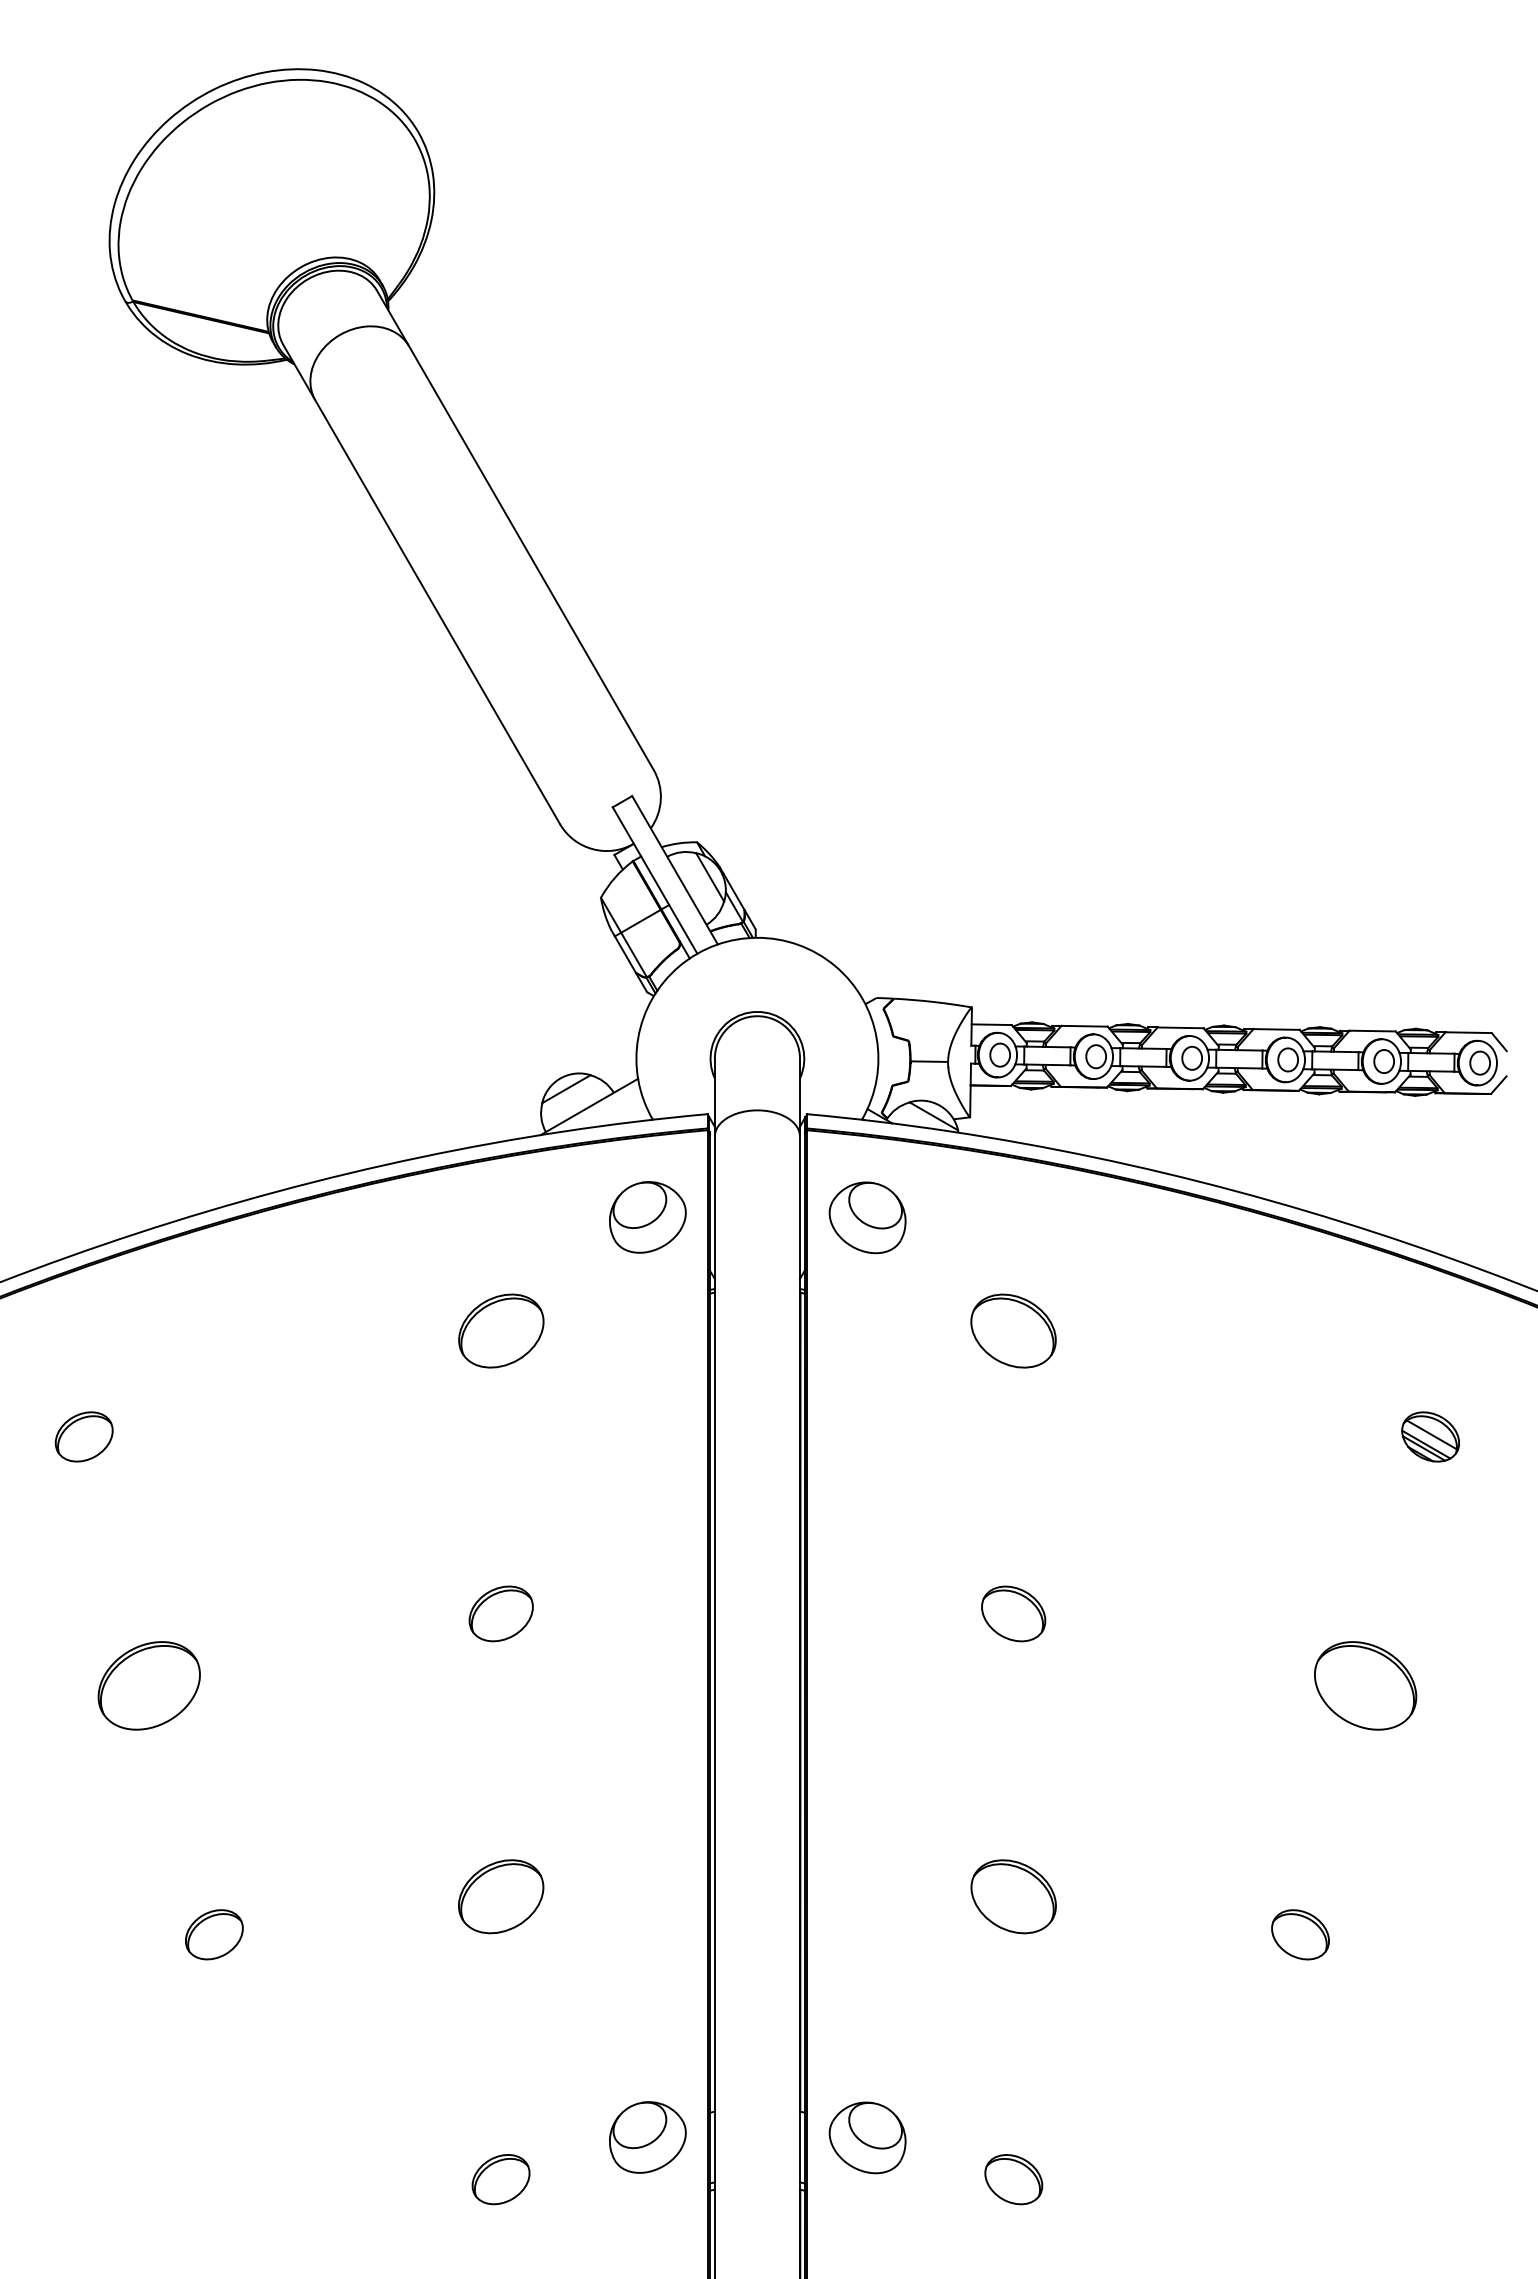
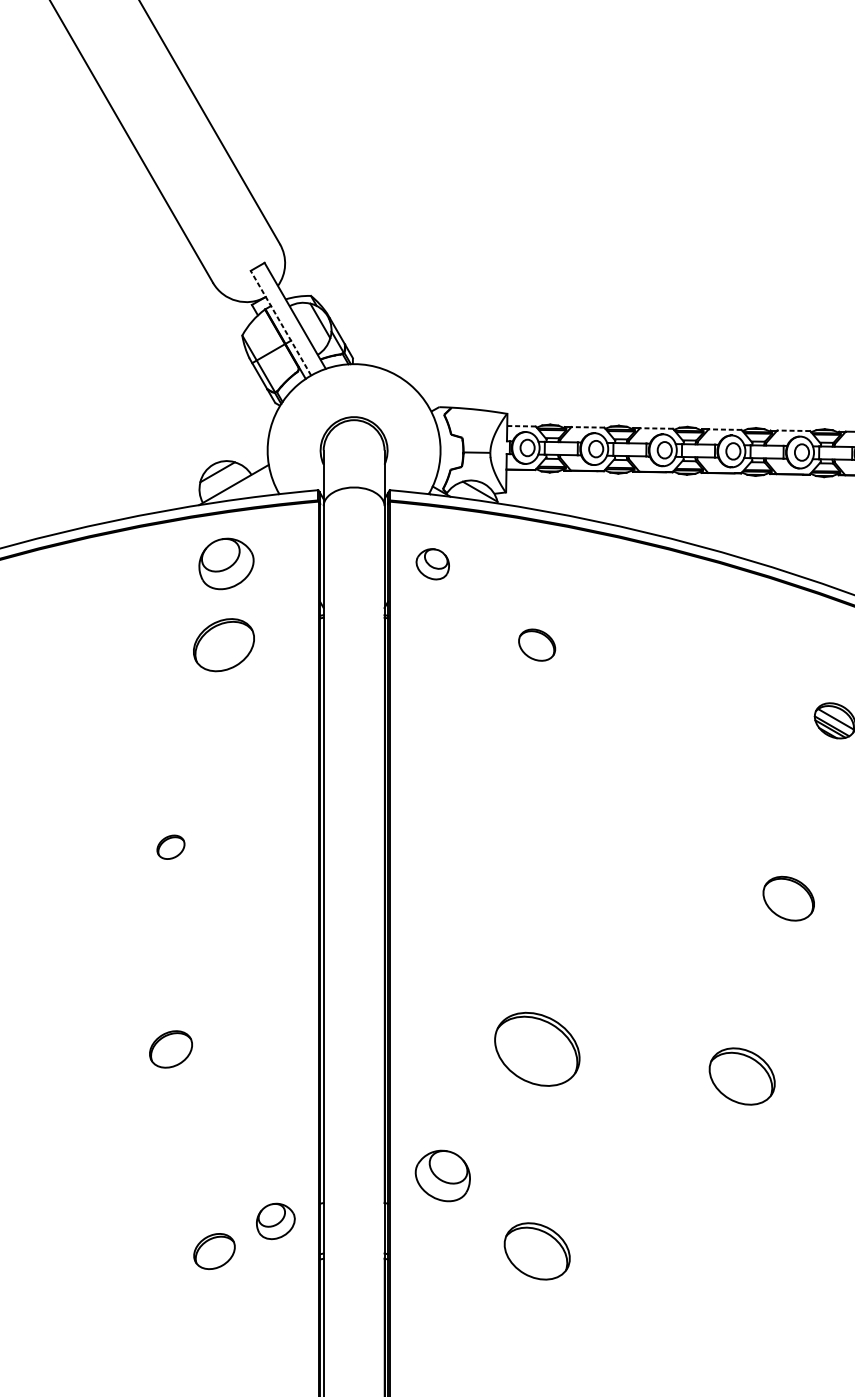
line: (655, 880) -> (281, 323), solid -> dashed
line: (991, 1024) -> (521, 426), solid -> dashed
line: (1084, 1026) -> (587, 427), solid -> dashed
line: (1180, 1027) -> (656, 428), solid -> dashed
line: (1276, 1029) -> (725, 429), solid -> dashed
line: (1372, 1031) -> (793, 431), solid -> dashed
part: (647, 1217) -> (226, 564), moved
part: (867, 1217) -> (432, 564), size x0.6
part: (501, 1330) -> (224, 644), moved
part: (1013, 1330) -> (537, 644), size x0.6
part: (500, 1613) -> (170, 846), size x0.6
part: (1013, 1613) -> (537, 846), removed
part: (1365, 1685) -> (788, 898), size x0.7
part: (501, 1896) -> (171, 1049), size x0.7
part: (1013, 1896) -> (537, 1049), size x1.4
part: (1300, 1934) -> (742, 1076), size x1.6
part: (647, 2137) -> (275, 1221), size x0.7
part: (867, 2137) -> (442, 1175), moved
part: (500, 2179) -> (214, 1251), moved
part: (1013, 2179) -> (537, 1251), size x1.6

